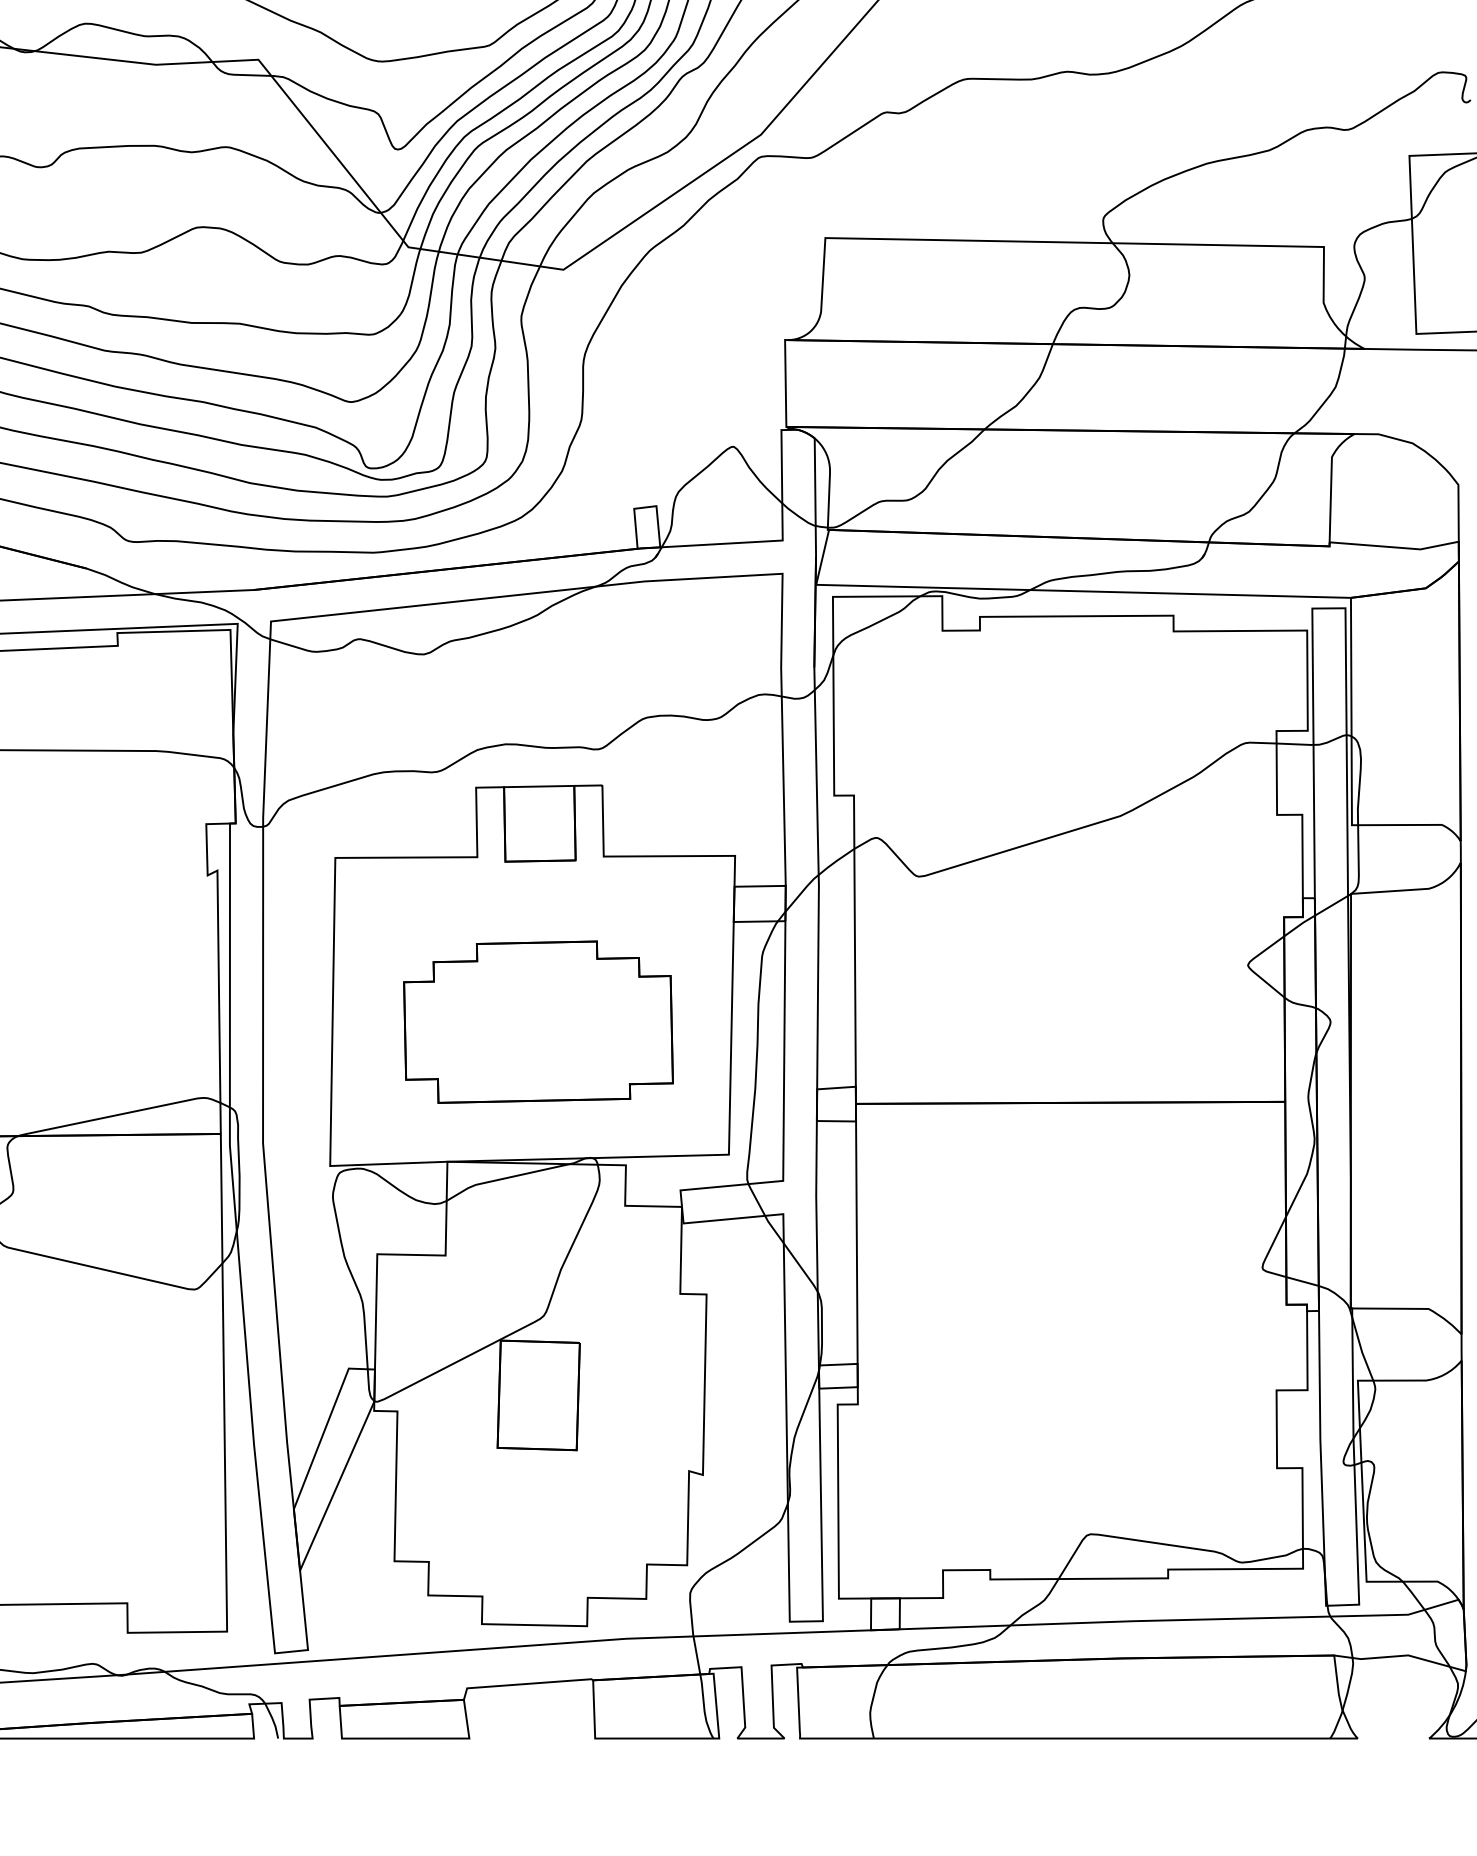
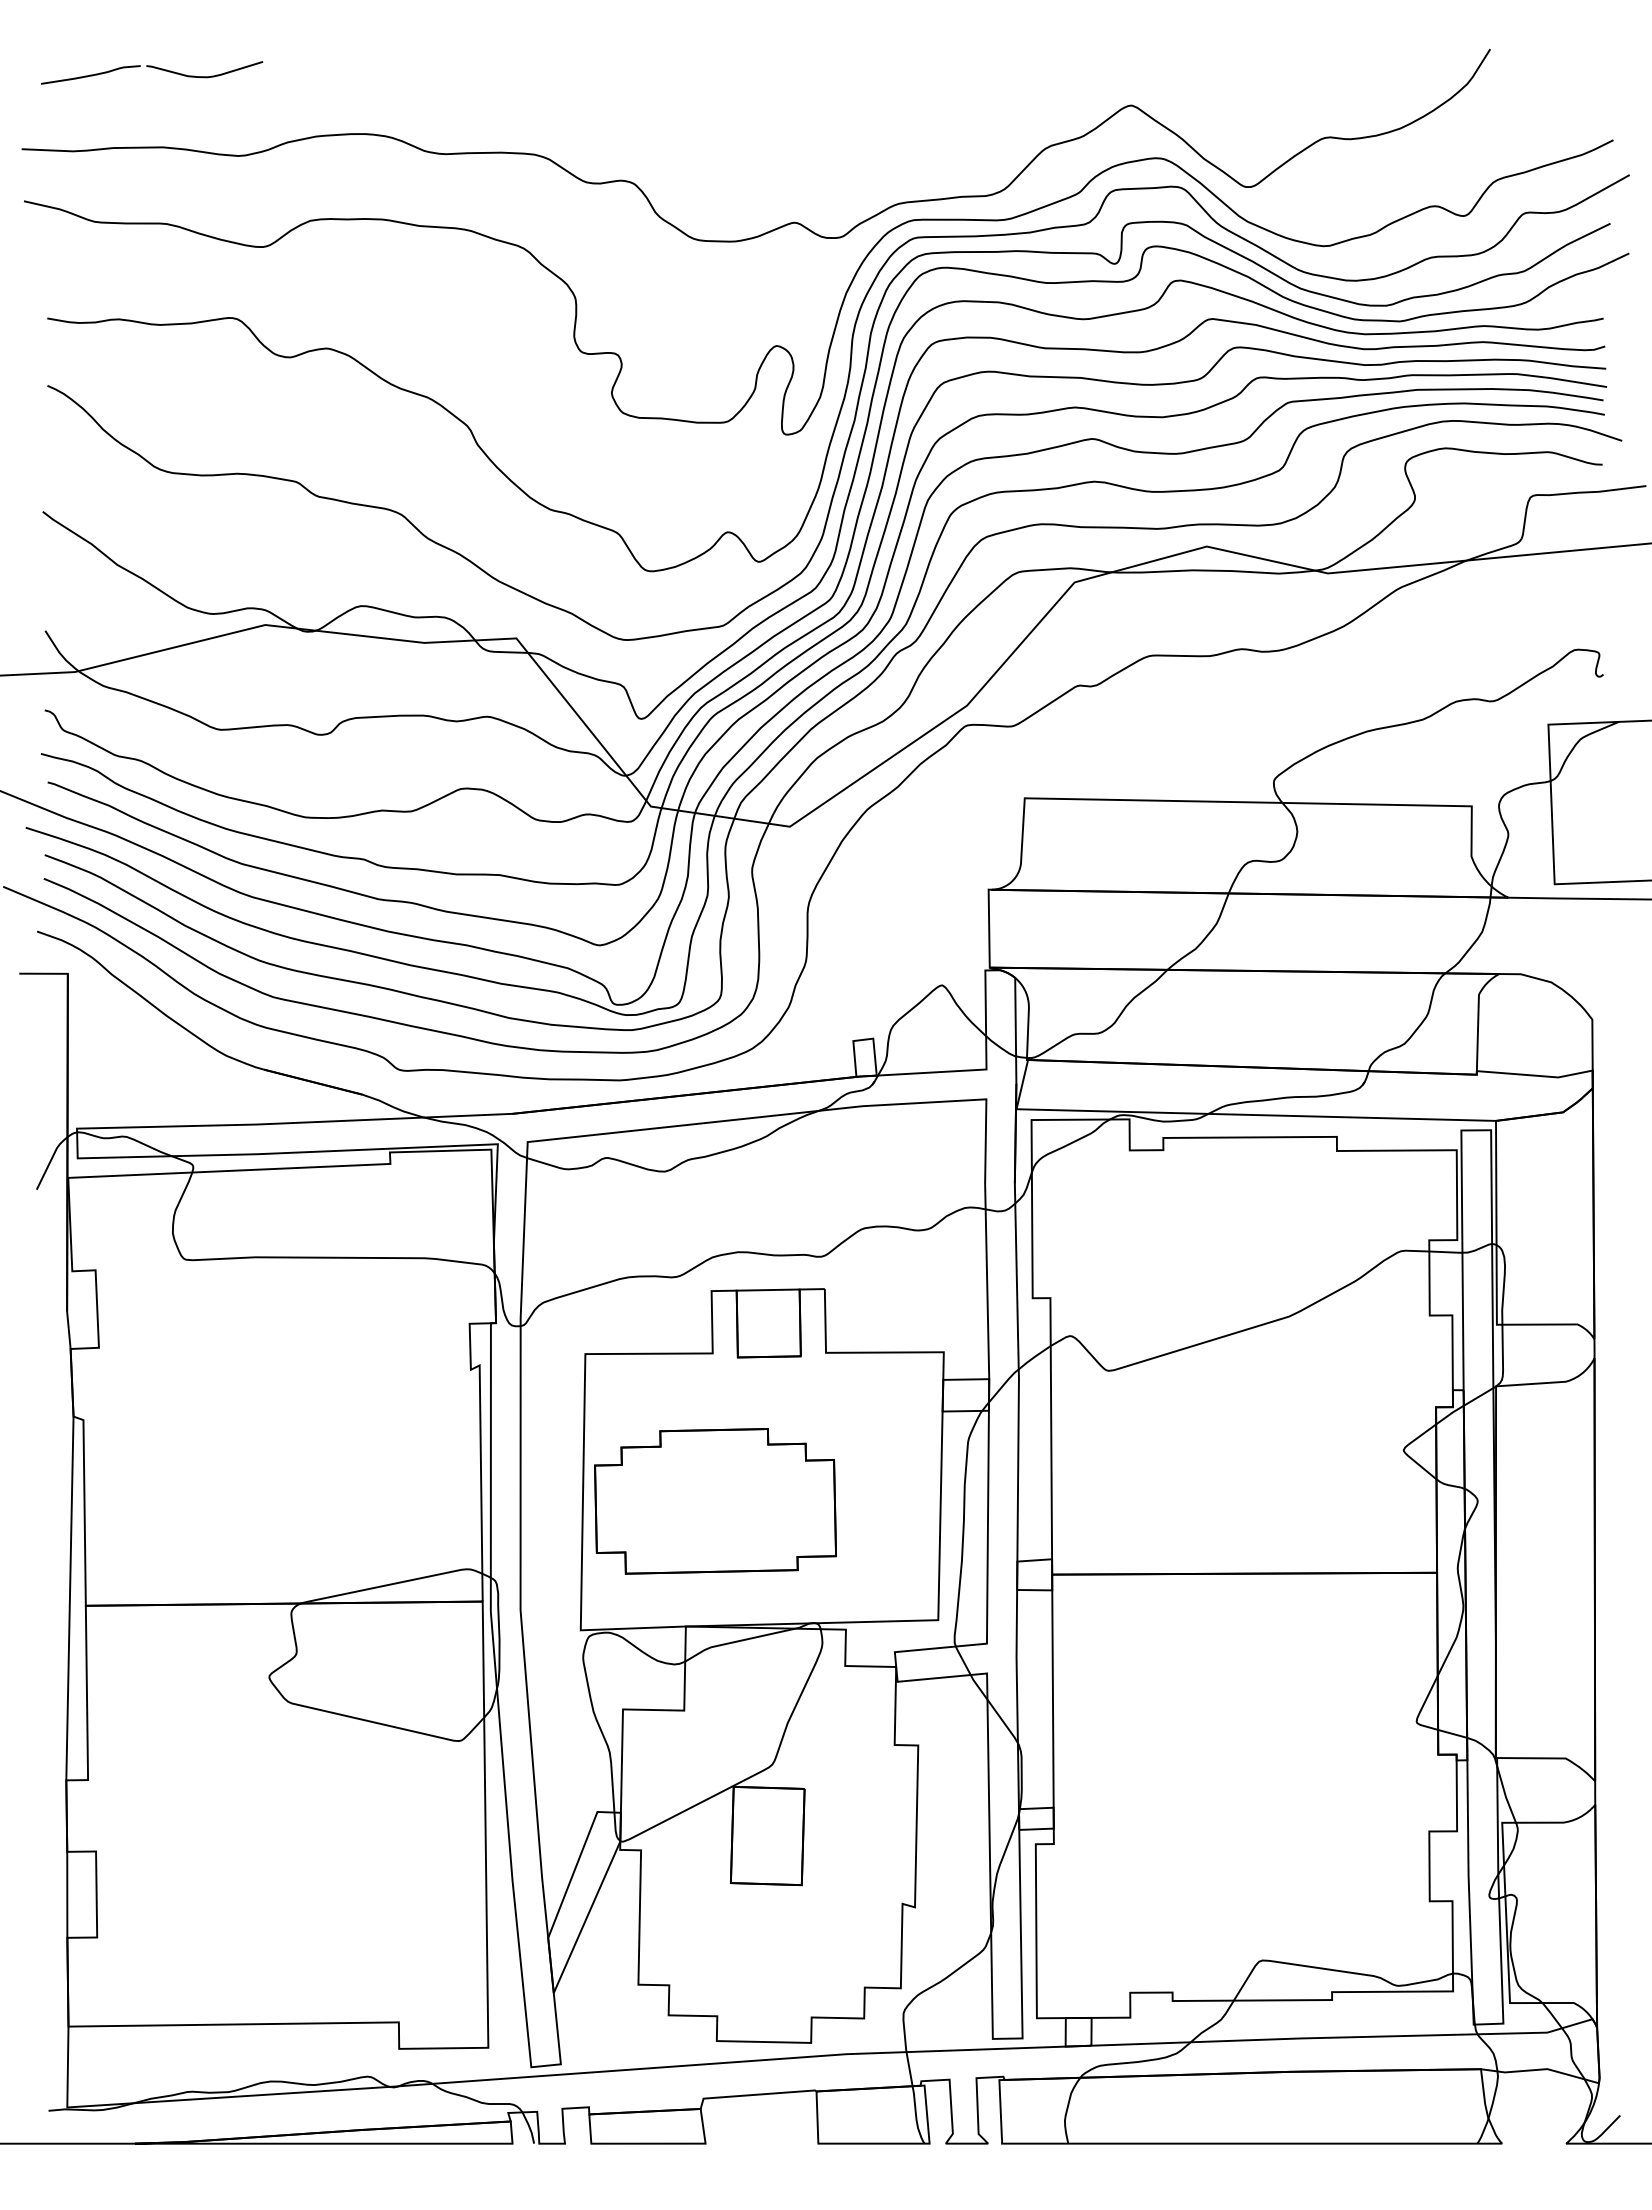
part: (538, 1022) -> (715, 1501), moved

